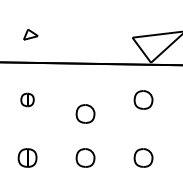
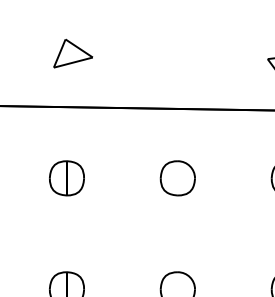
part: (30, 34) -> (72, 53), size x1.43
part: (27, 99) -> (66, 177), size x1.43
part: (85, 113) -> (177, 177), moved

